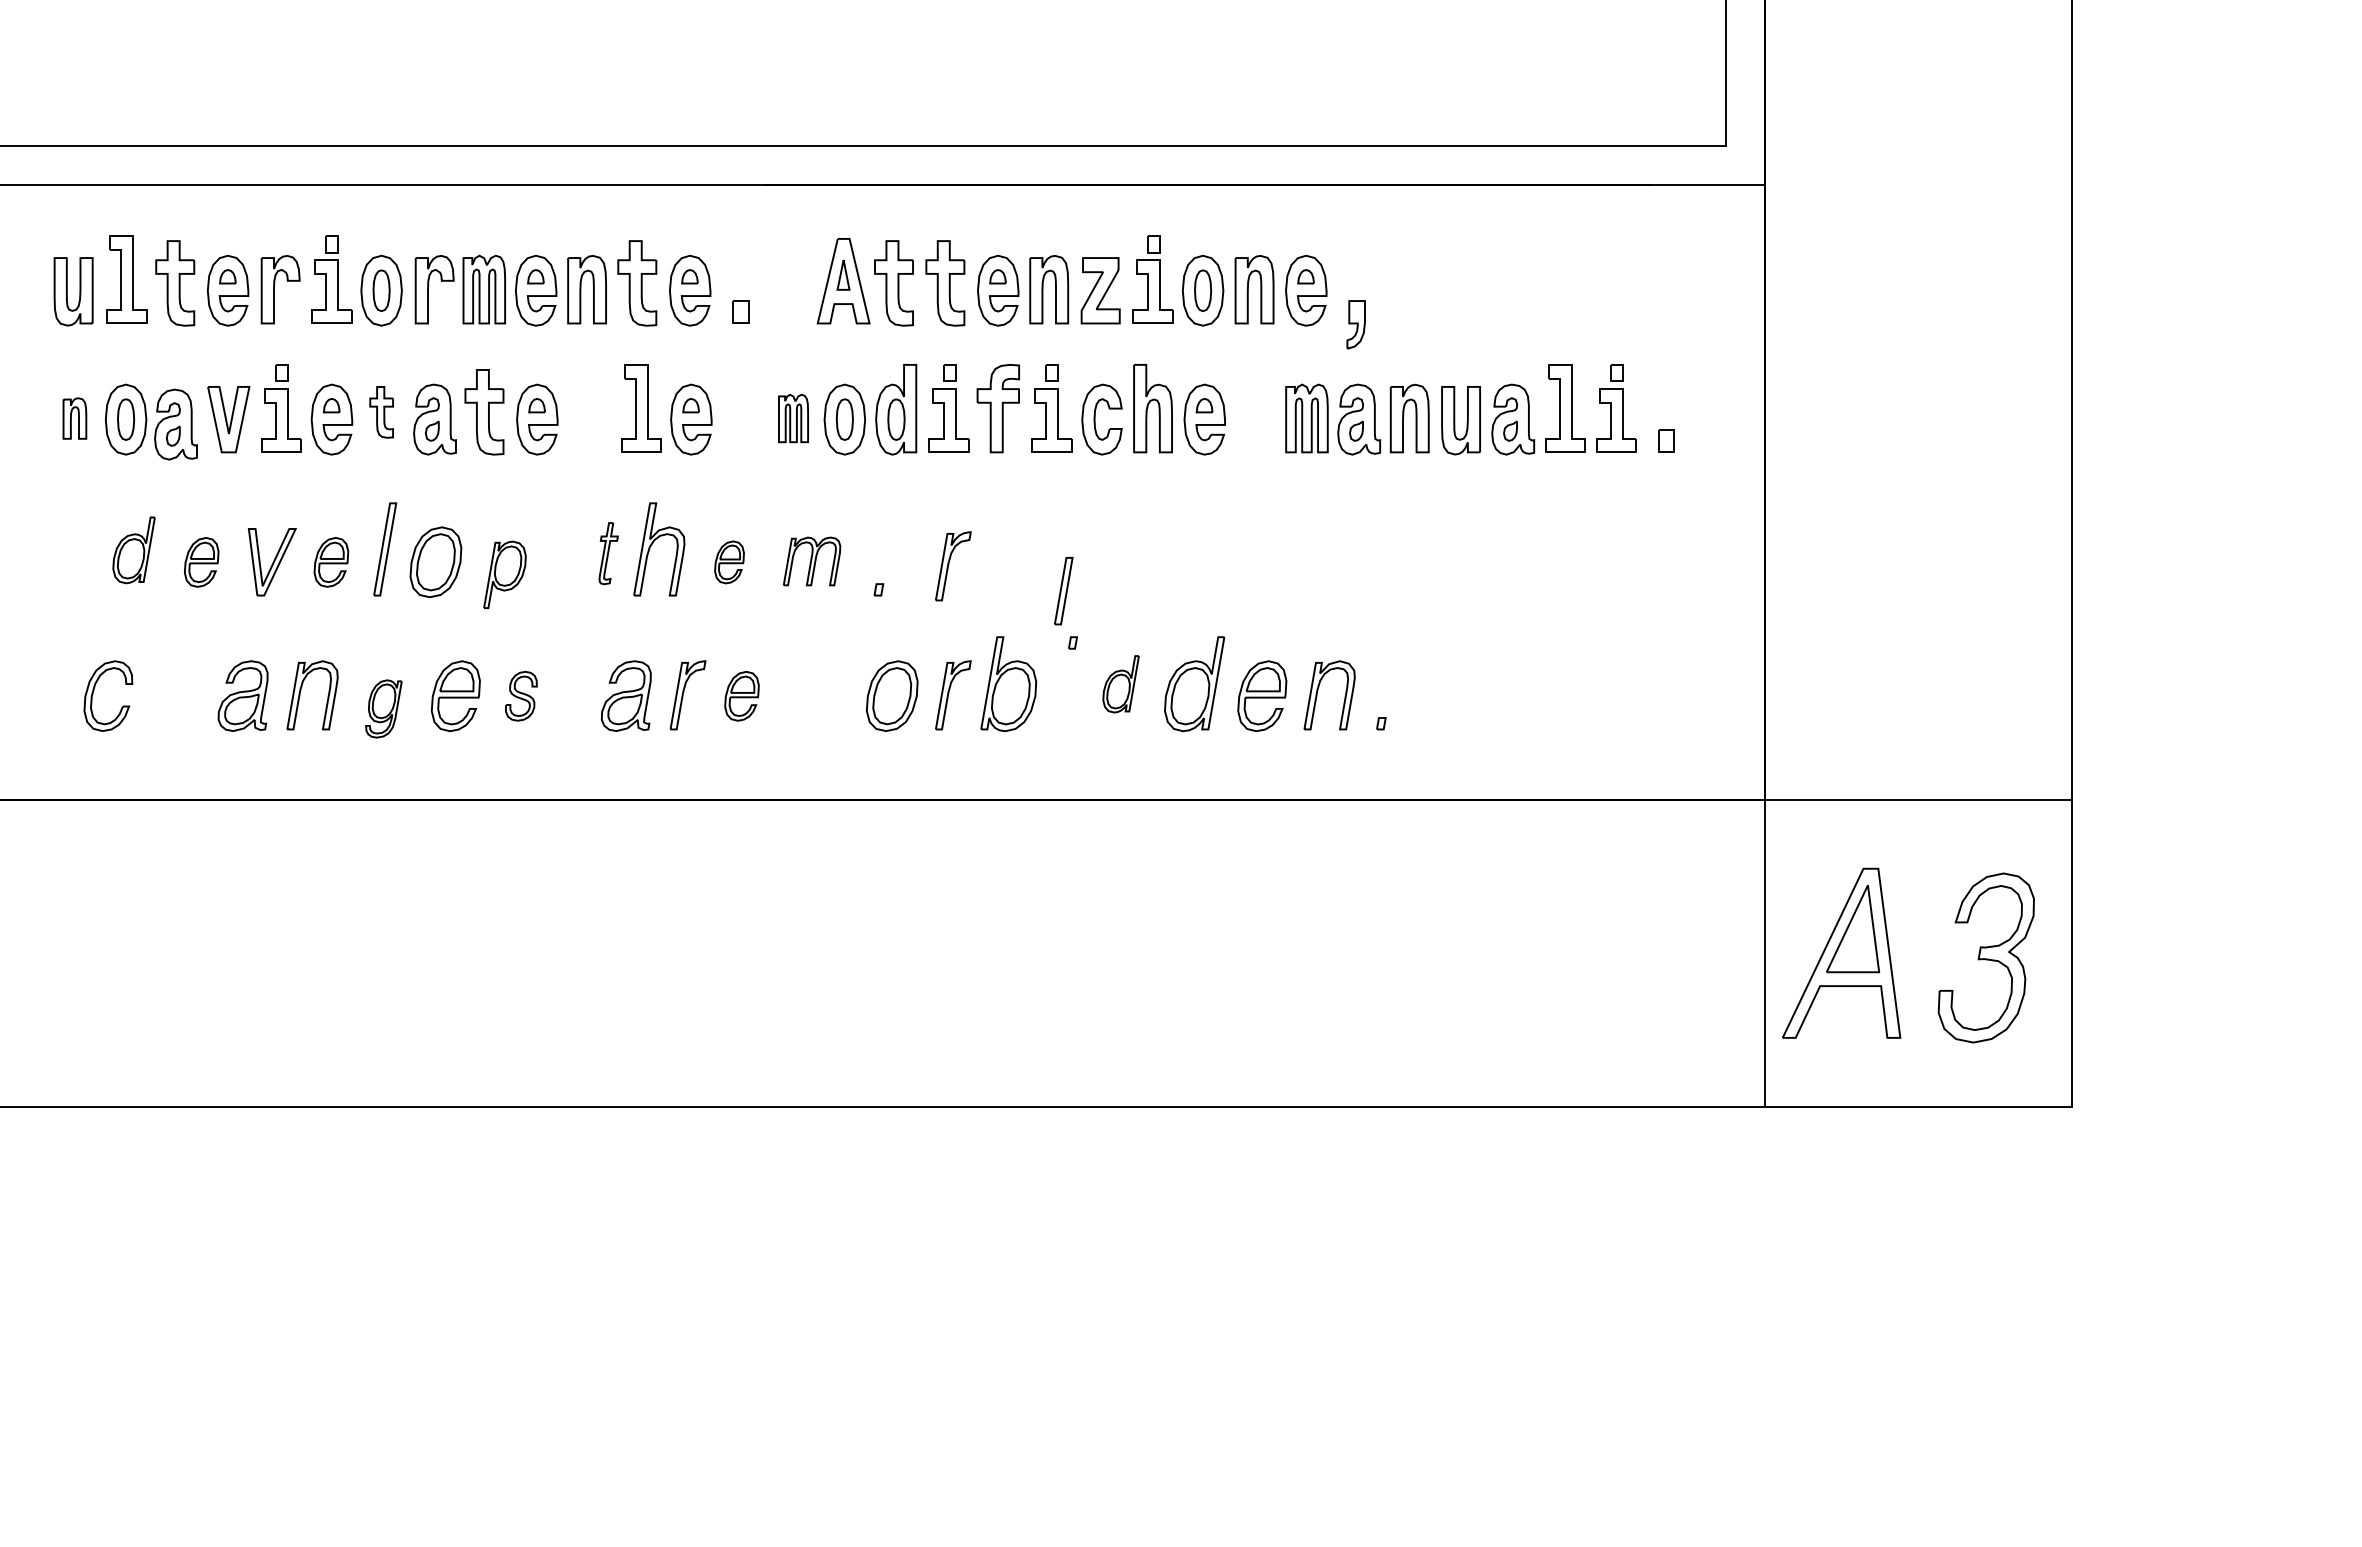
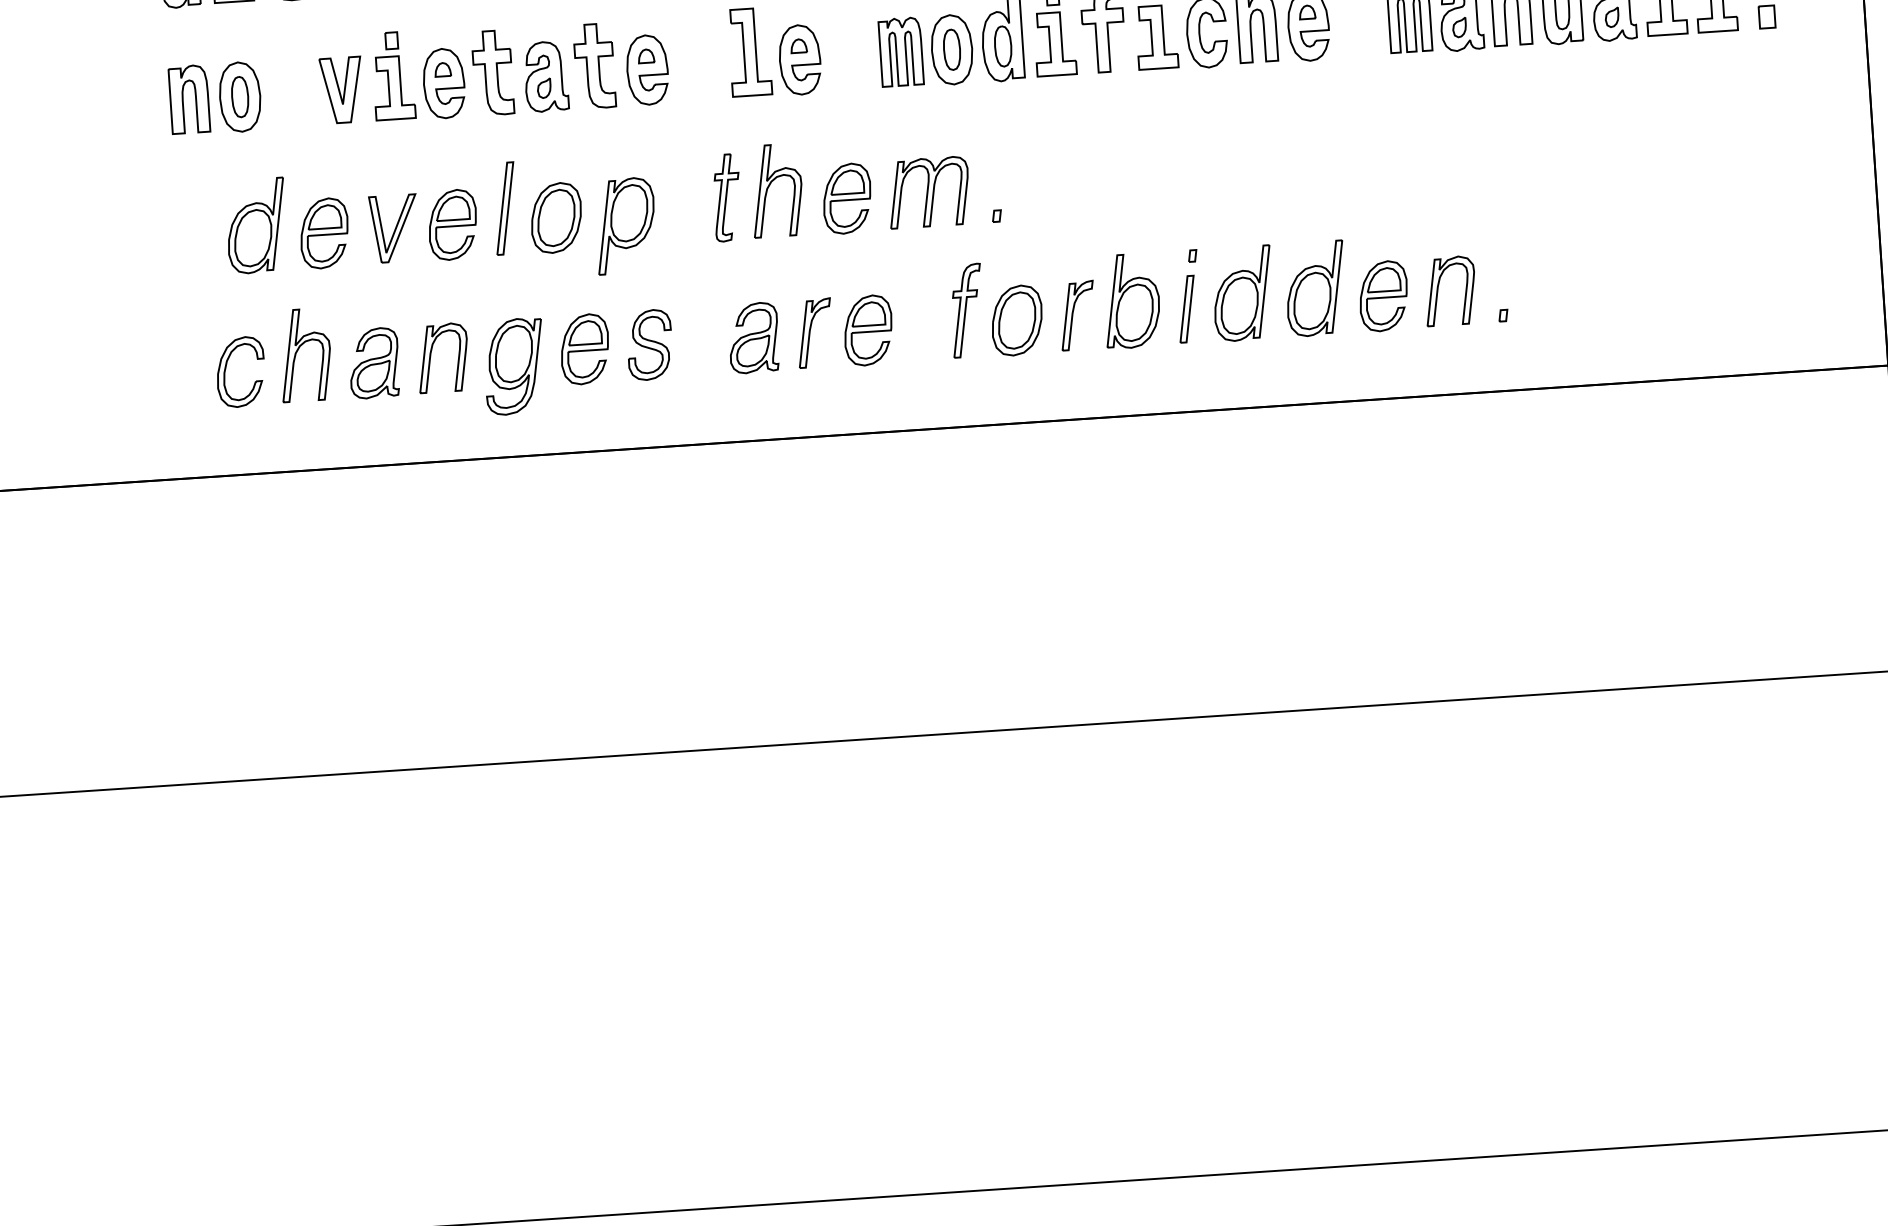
part: (381, 412) -> (492, 73), size x1.67
part: (74, 418) -> (189, 99), size x1.67
part: (793, 418) -> (901, 52), size x1.43
part: (175, 424) -> (289, 98), removed
part: (133, 550) -> (256, 226), size x1.43
part: (608, 553) -> (726, 197), size x1.43
part: (811, 561) -> (928, 192), size x1.43
part: (201, 562) -> (324, 233), size x1.43
part: (331, 562) -> (453, 225), size x1.43
part: (729, 562) -> (847, 198), size x1.67
part: (953, 566) -> (1069, 188), removed
part: (504, 574) -> (625, 225), size x1.43
part: (1063, 591) -> (1186, 309), moved
part: (168, 677) -> (299, 349), added
part: (842, 682) -> (967, 310), added
part: (1120, 684) -> (1242, 294), size x1.67
part: (521, 696) -> (650, 345), size x1.43
part: (741, 696) -> (867, 330), size x1.43
part: (383, 708) -> (514, 366), size x1.67

